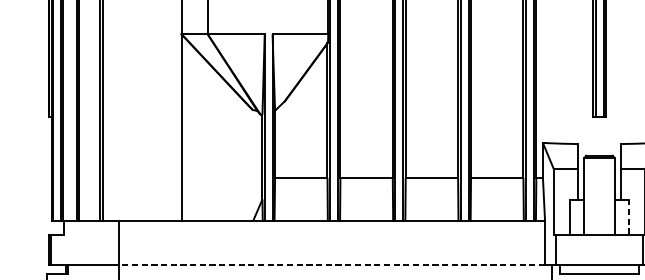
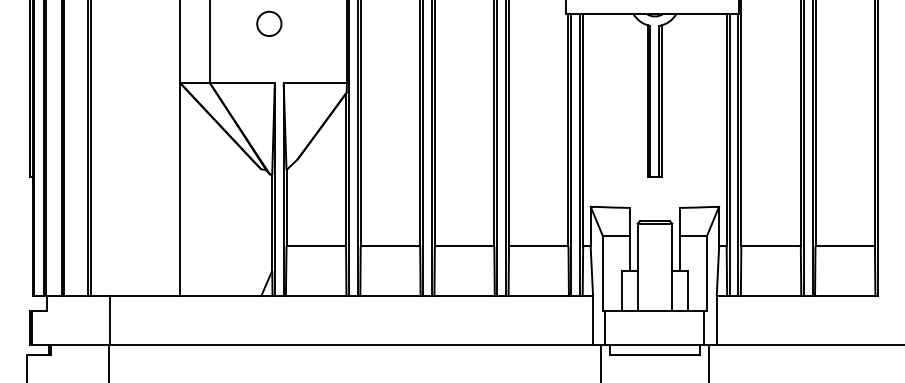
line: (629, 216) -> (688, 290), dashed -> solid
line: (332, 265) -> (351, 345), dashed -> solid

